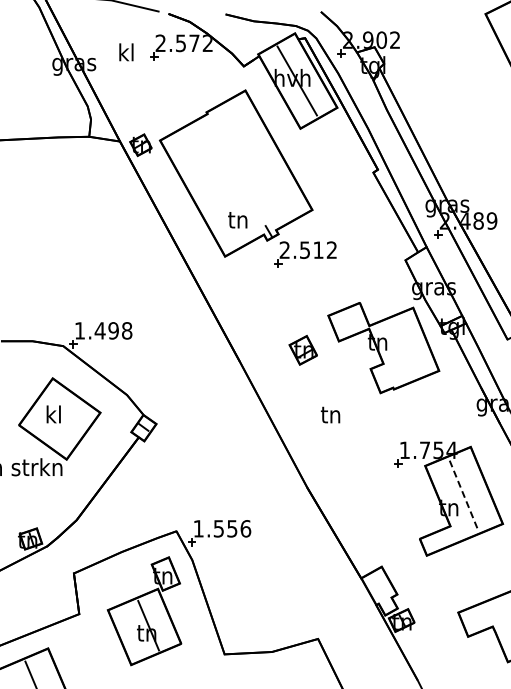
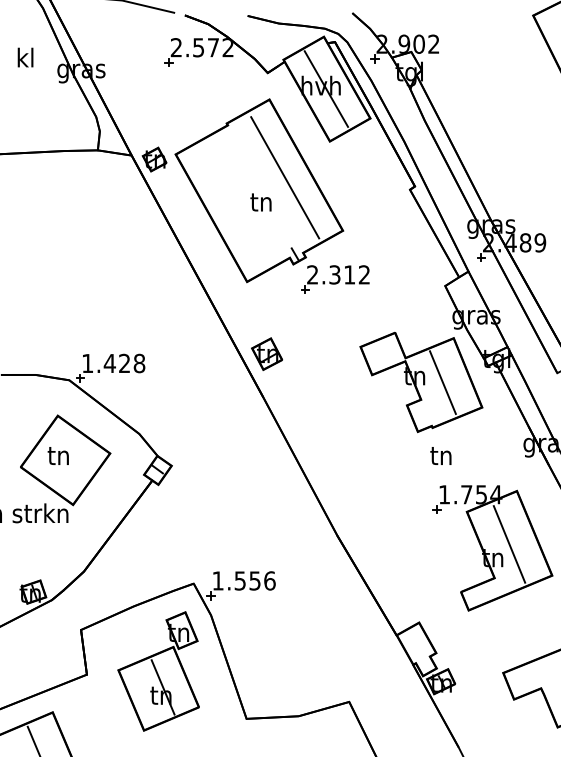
text: (126, 52) -> (25, 57), moved
line: (259, 161) -> (284, 177), added
text: (237, 220) -> (260, 202), moved
text: (305, 249) -> (335, 274), 2.512 -> 2.312
text: (113, 330) -> (124, 363), 1.498 -> 1.428
line: (403, 347) -> (443, 381), added
part: (302, 350) -> (266, 354), moved
text: (52, 414) -> (57, 455), kl -> tn
text: (330, 414) -> (440, 455), moved
line: (463, 495) -> (508, 544), dashed -> solid

